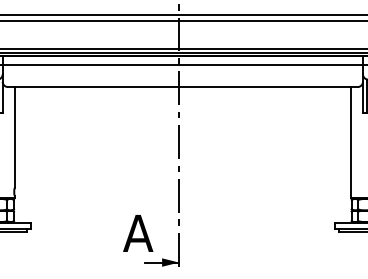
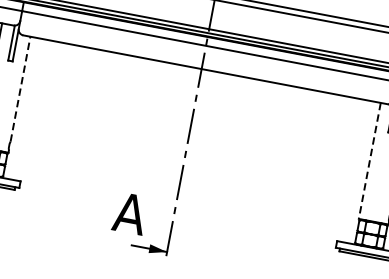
line: (14, 136) -> (20, 88), solid -> dashed
line: (350, 142) -> (369, 160), solid -> dashed

